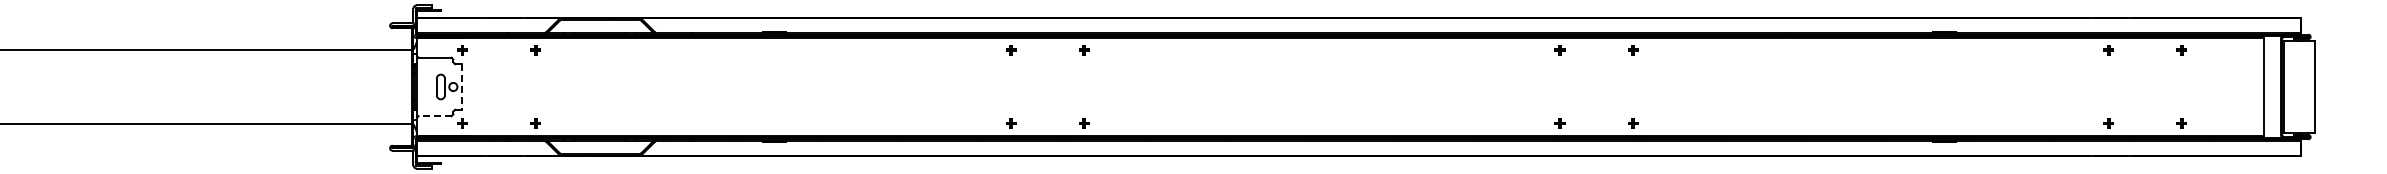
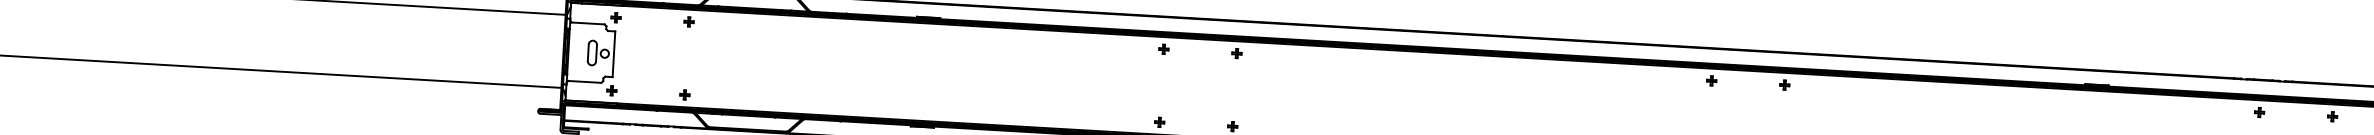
line: (462, 86) -> (613, 53), dashed -> solid
line: (434, 116) -> (584, 82), dashed -> solid

